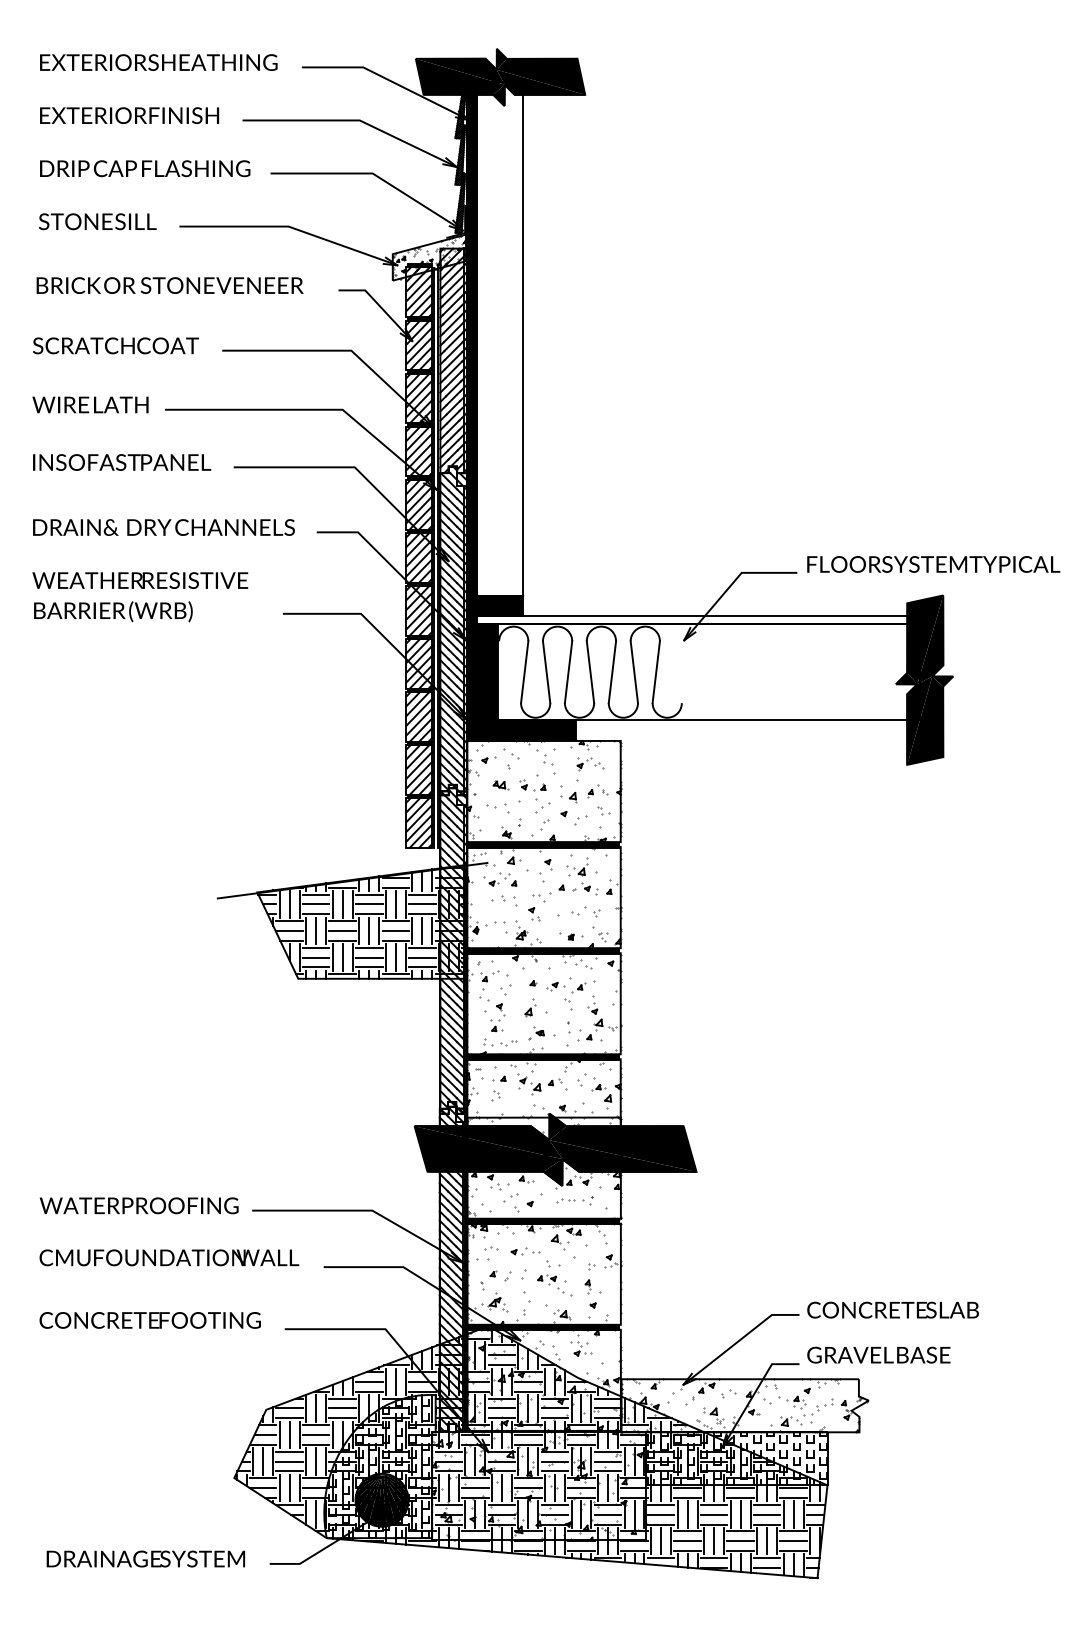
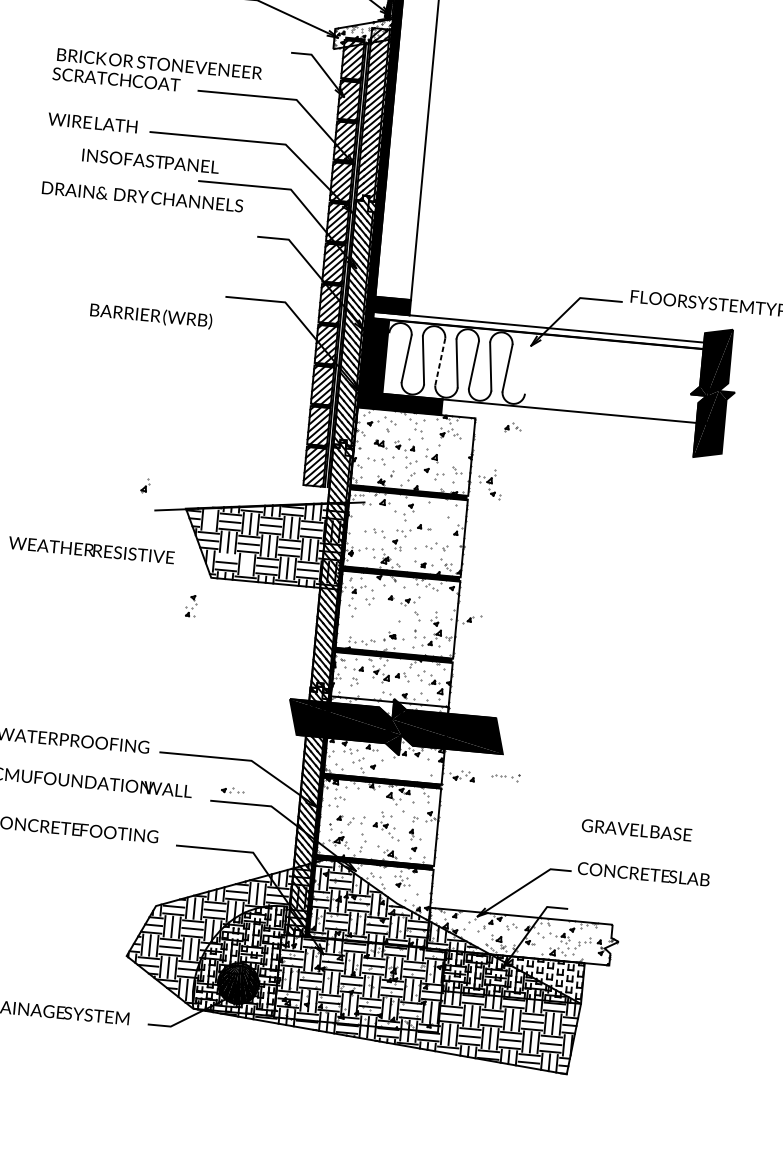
text: (169, 285) -> (159, 63), moved
text: (122, 462) -> (151, 161), moved
text: (163, 527) -> (142, 196), moved
text: (140, 580) -> (91, 550), moved
text: (113, 611) -> (151, 316), moved
line: (568, 672) -> (440, 362), solid -> dashed
part: (597, 791) -> (512, 427), moved
part: (582, 876) -> (490, 484), moved
part: (500, 879) -> (462, 775), moved
line: (289, 904) -> (209, 520), removed
line: (315, 947) -> (226, 555), removed
line: (342, 957) -> (246, 564), removed
part: (583, 986) -> (472, 619), moved
part: (530, 1007) -> (145, 485), moved
part: (497, 1017) -> (191, 605), moved
part: (574, 1200) -> (505, 776), moved
part: (525, 1251) -> (232, 790), moved
text: (878, 1354) -> (636, 829), moved

